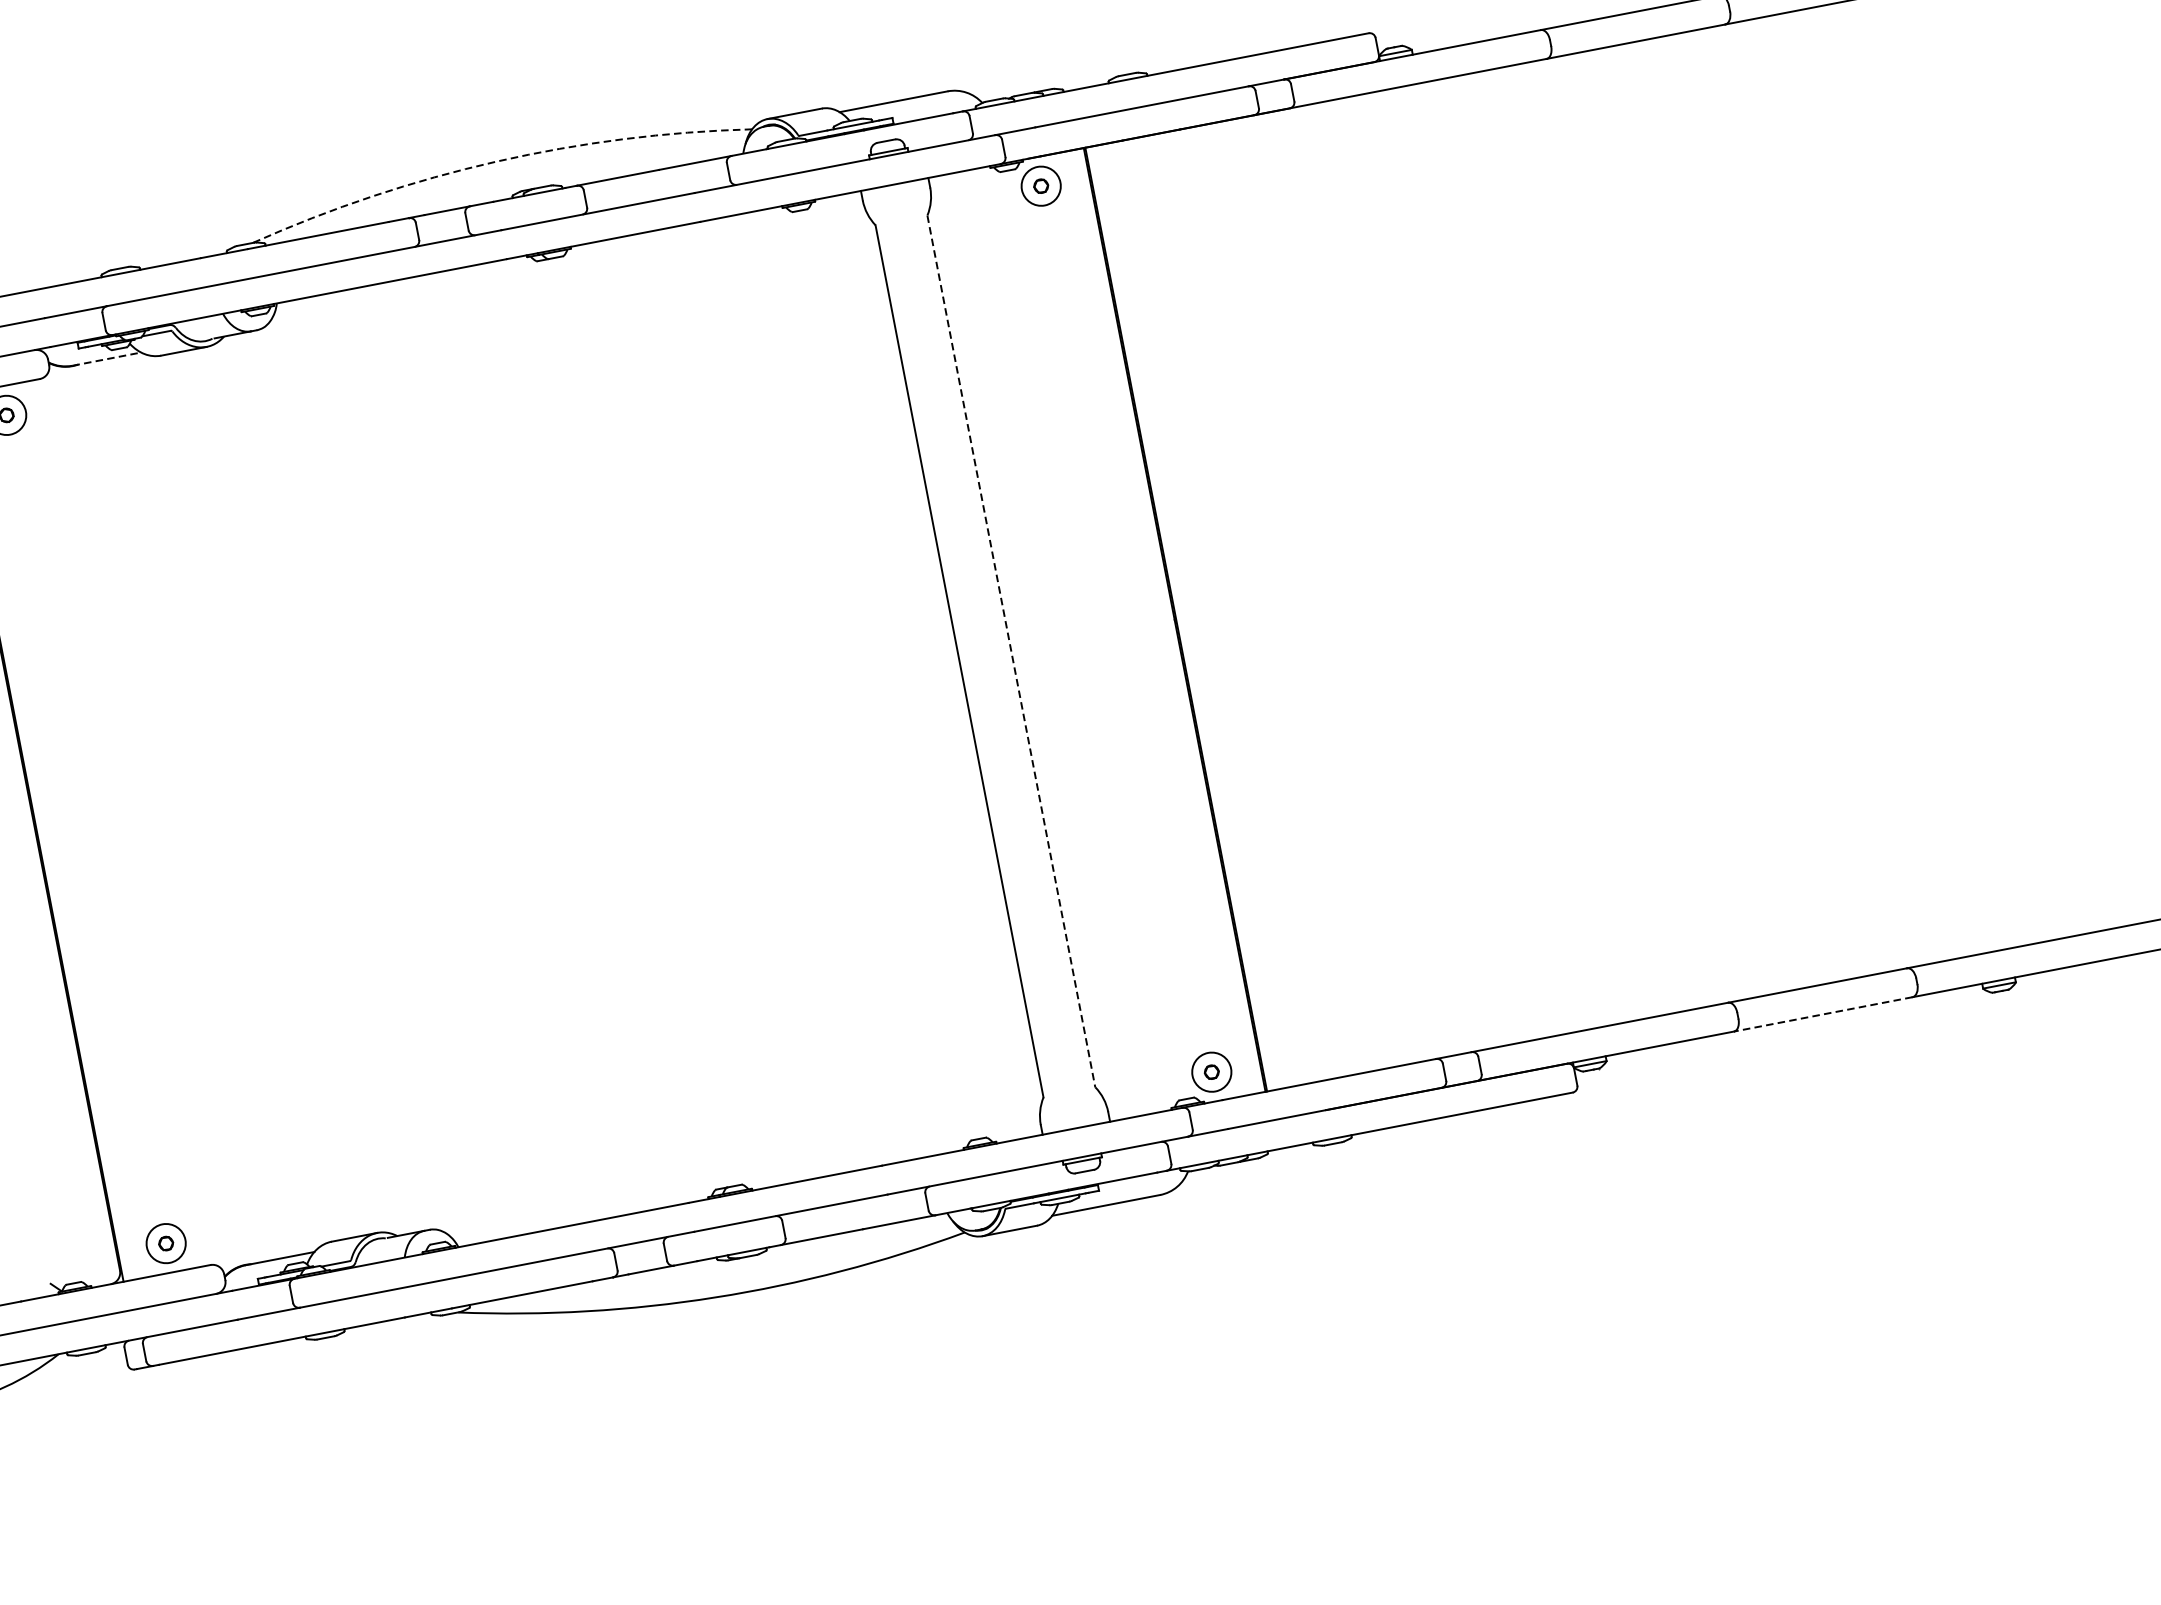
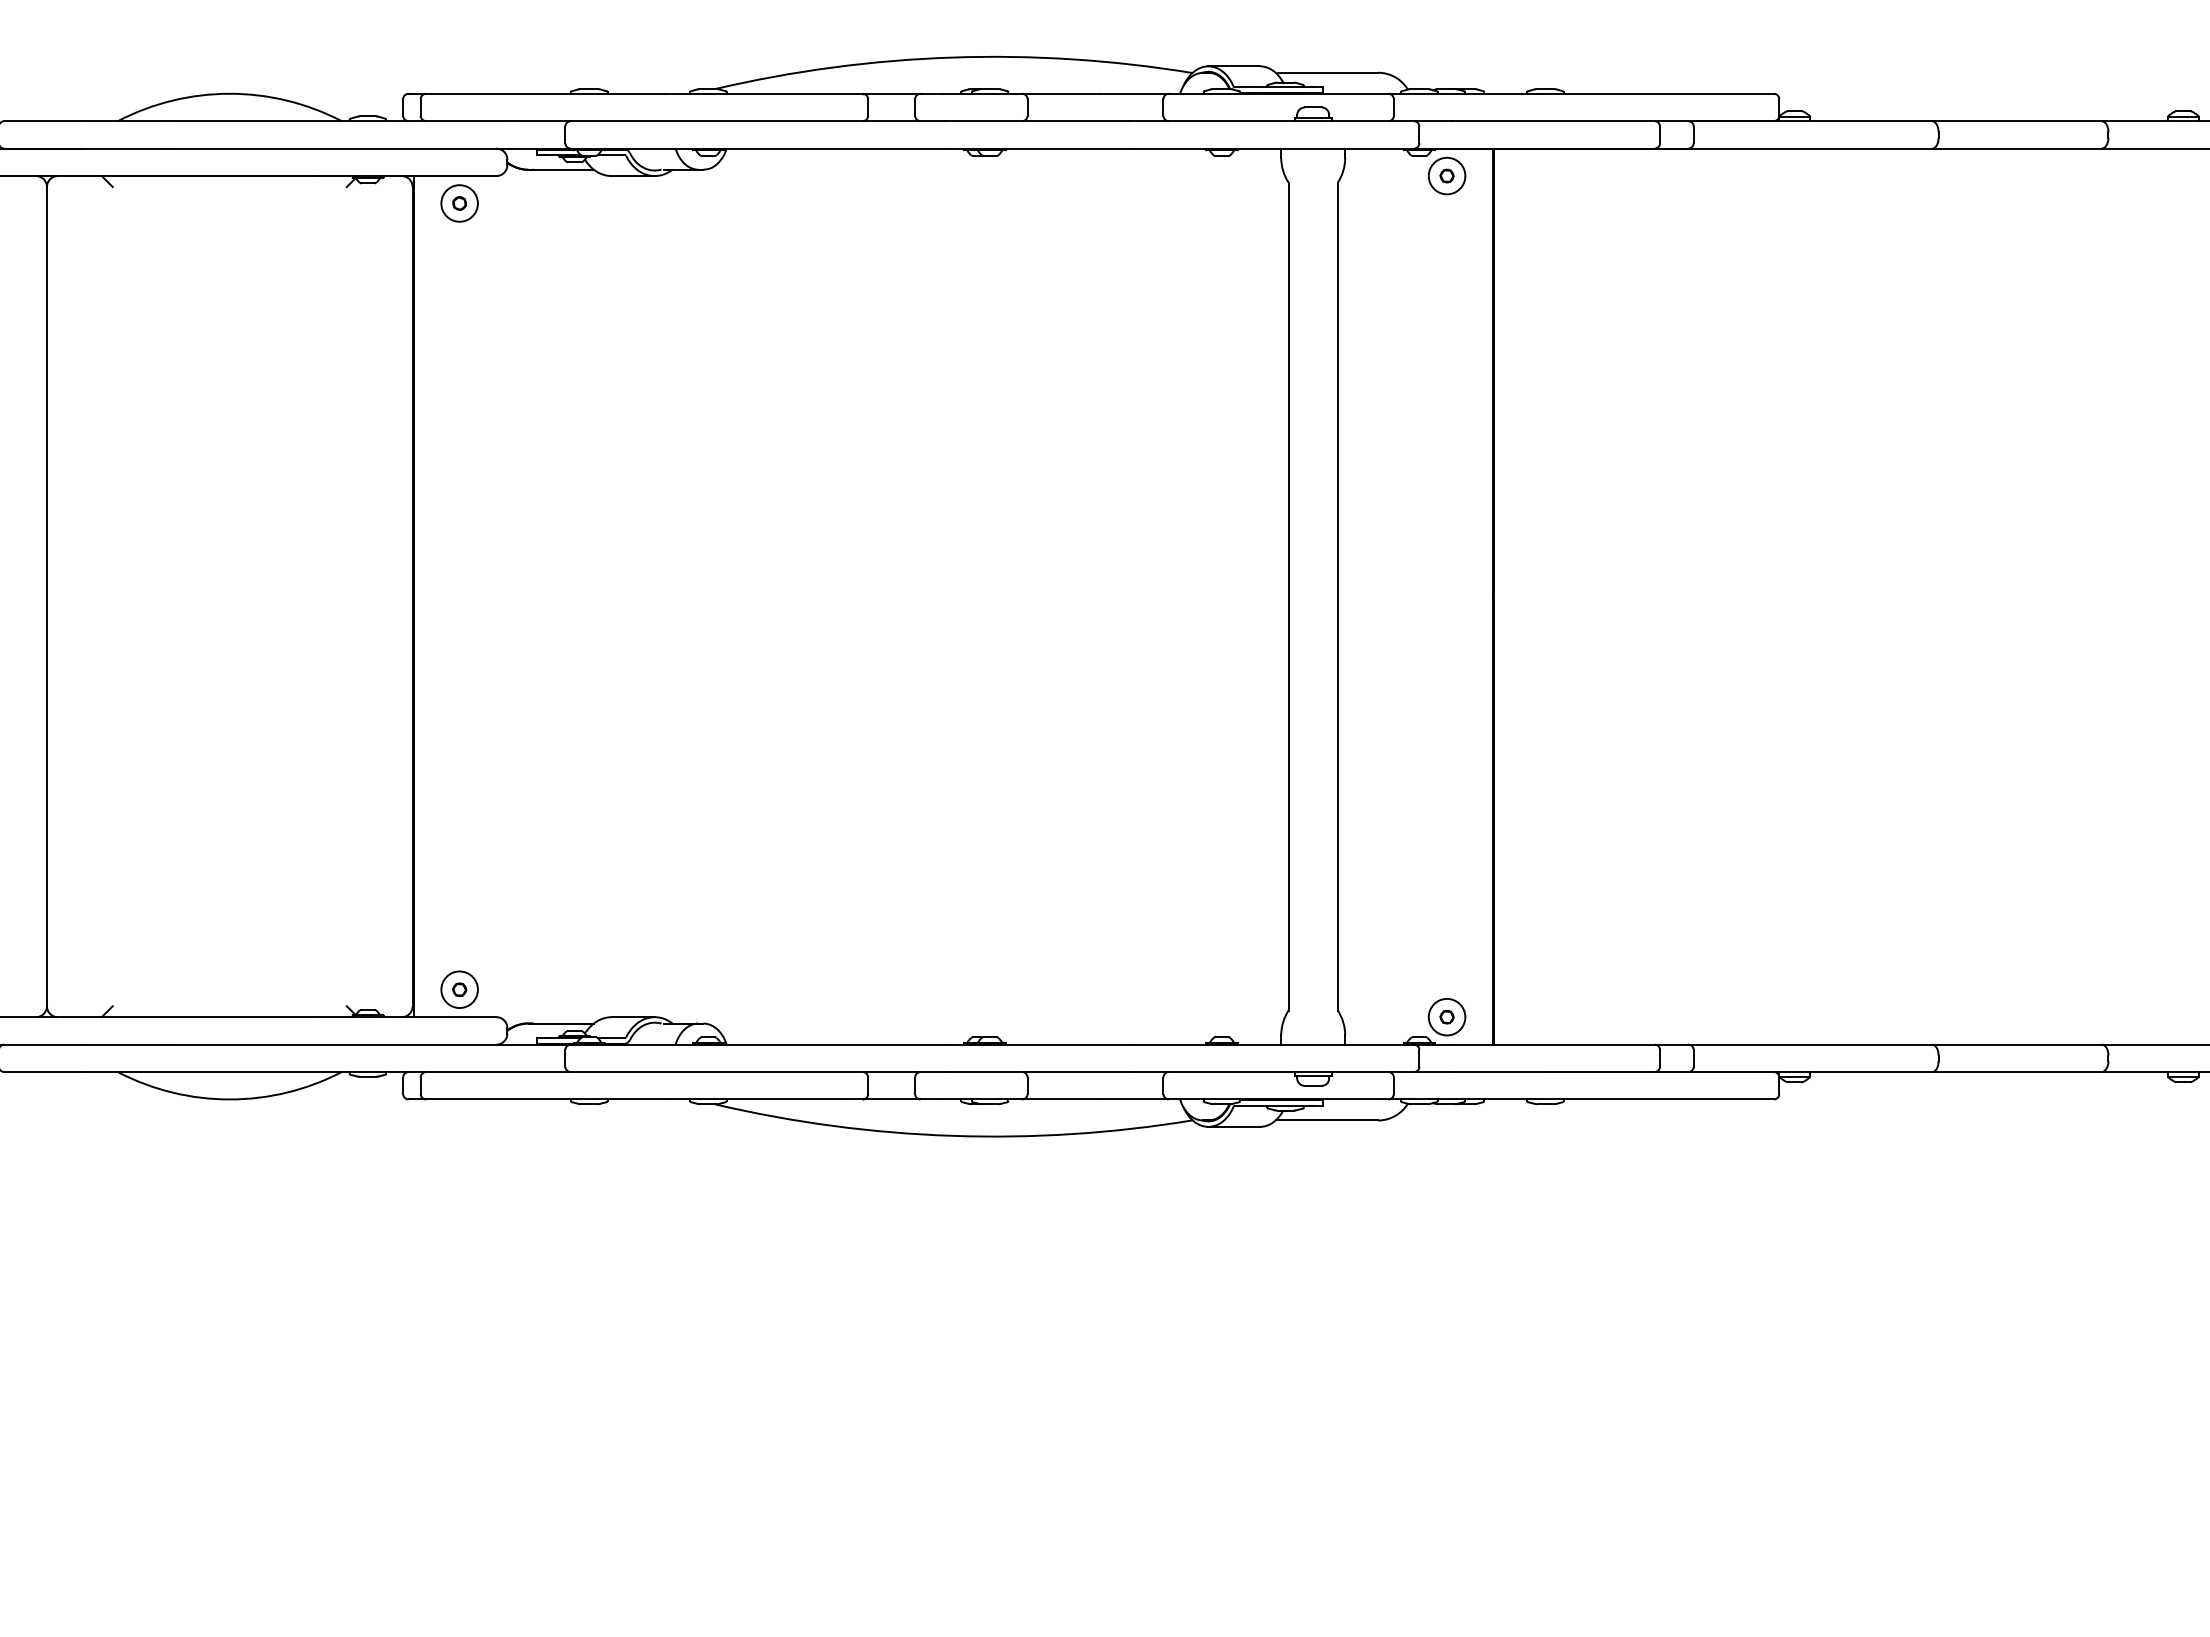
arc: (496, 161) -> (952, 57), dashed -> solid
line: (107, 358) -> (561, 169), dashed -> solid
line: (1011, 651) -> (1337, 596), dashed -> solid
line: (1822, 1014) -> (2016, 1072), dashed -> solid

